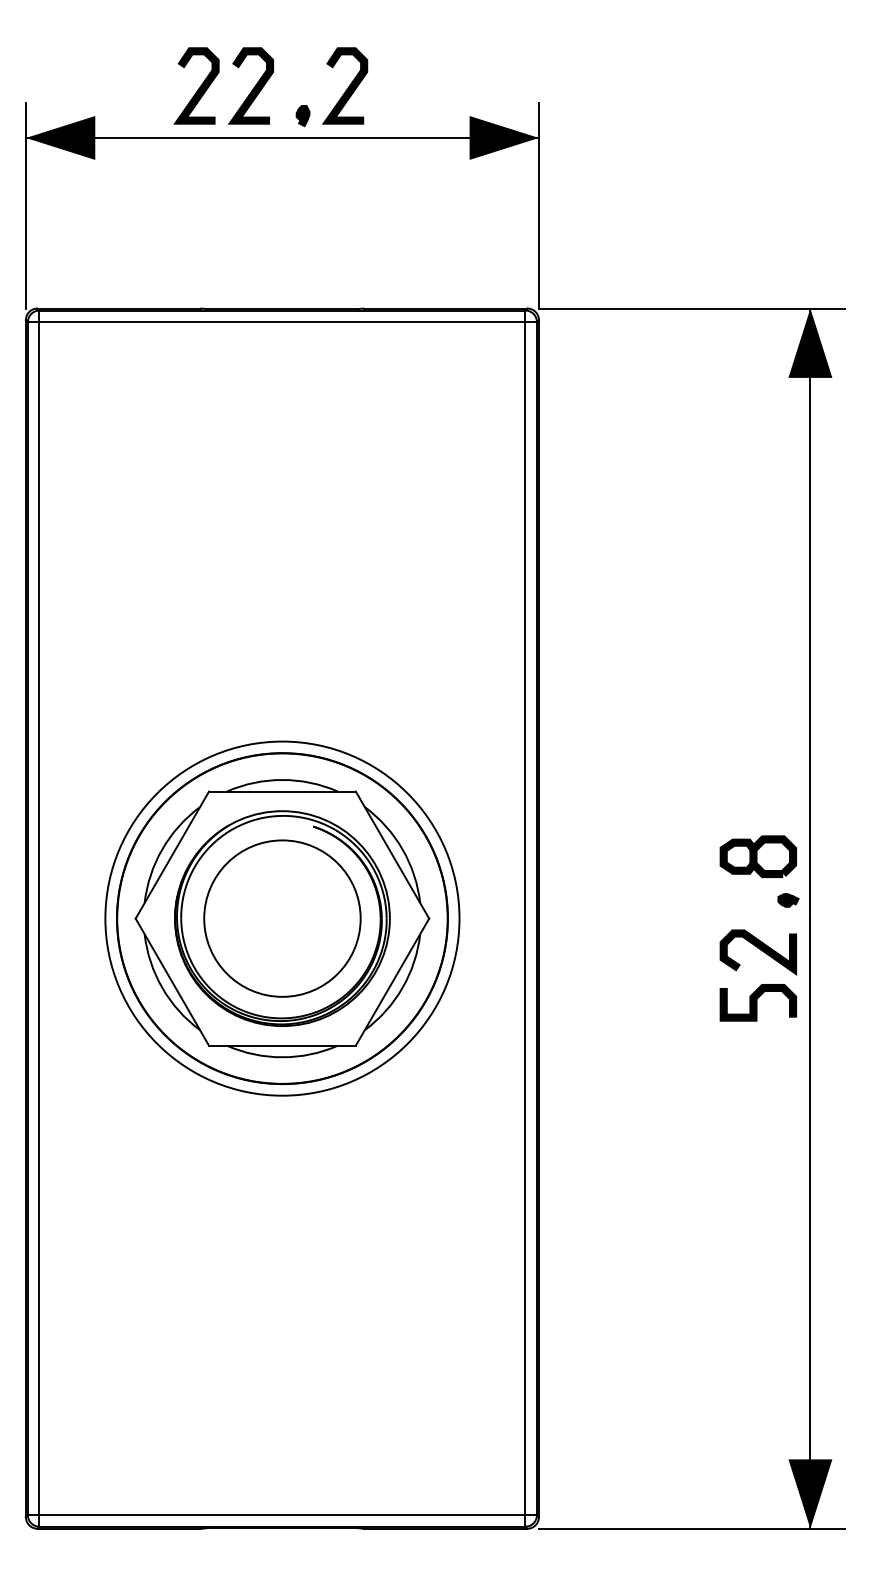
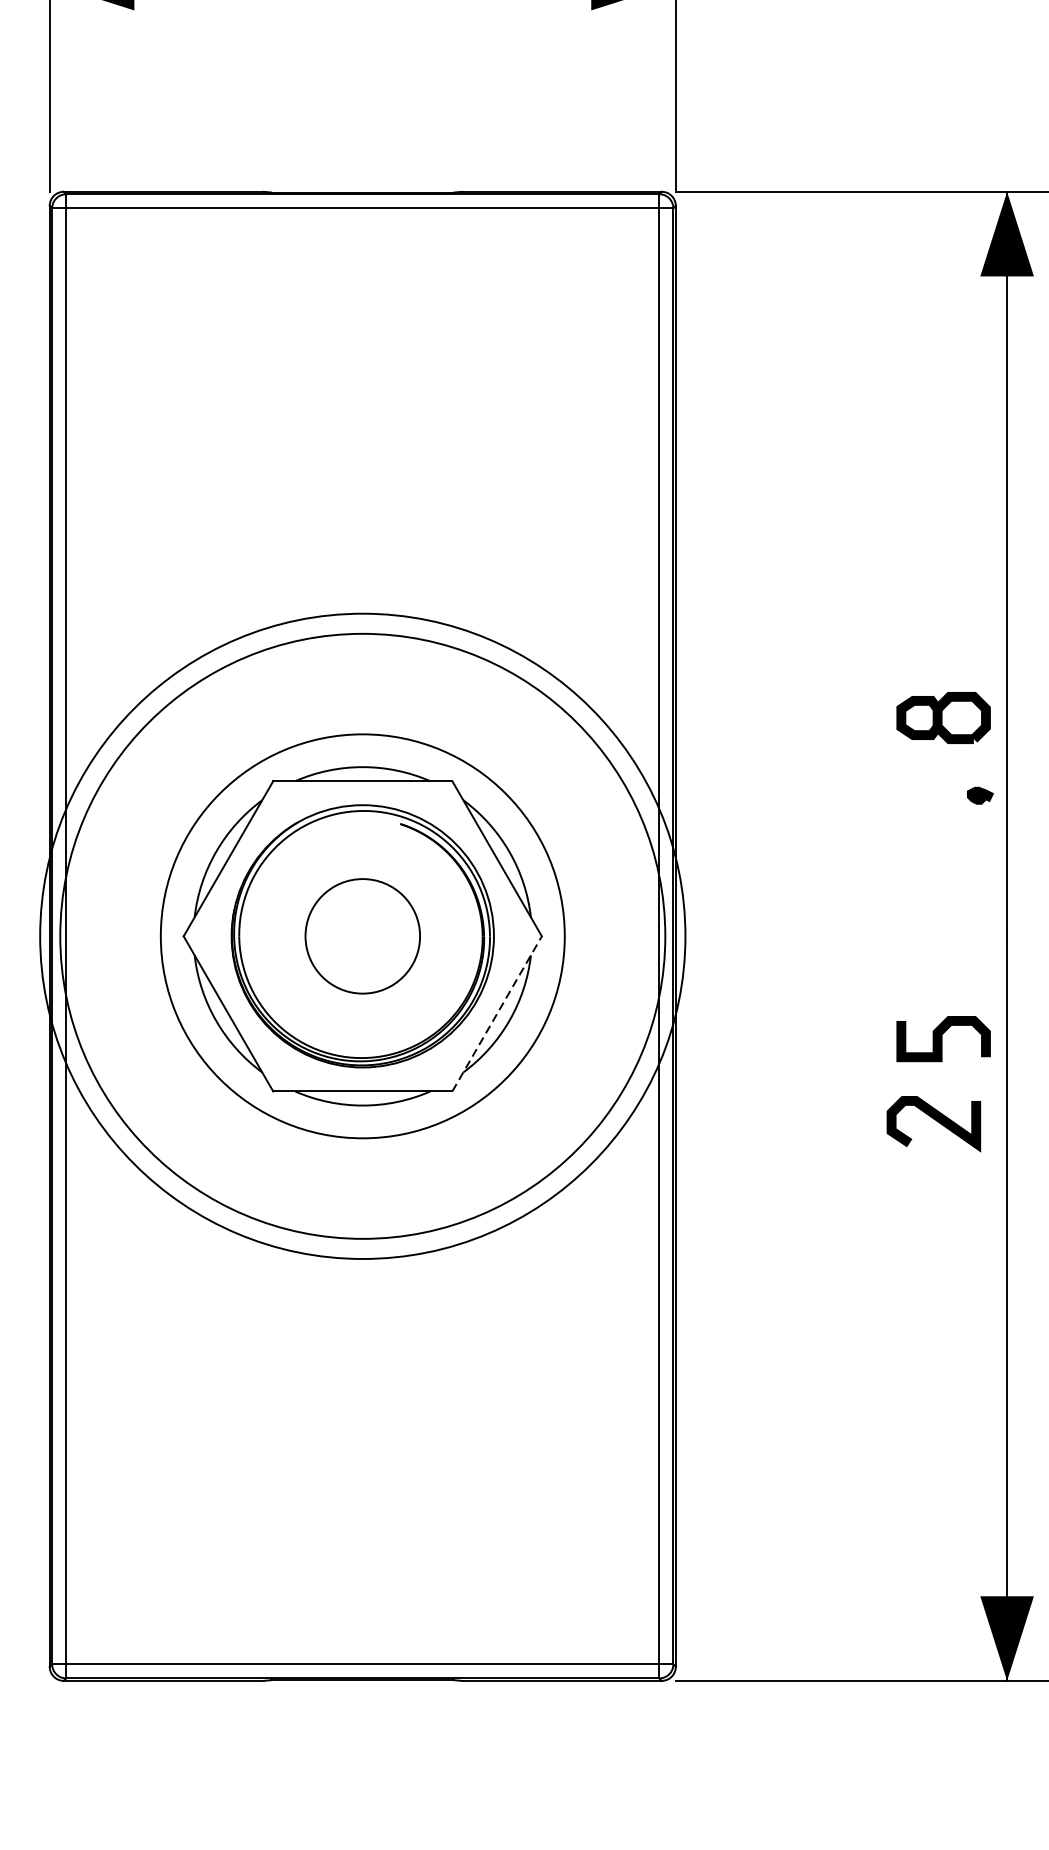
part: (758, 856) -> (943, 717), moved
part: (788, 900) -> (980, 795), moved
circle: (282, 918) -> (362, 936), size x0.6
circle: (282, 918) -> (362, 936), size x1.4
circle: (282, 918) -> (362, 936), size x1.6
curve: (760, 950) -> (936, 1121), moved
line: (392, 981) -> (497, 1013), solid -> dashed

